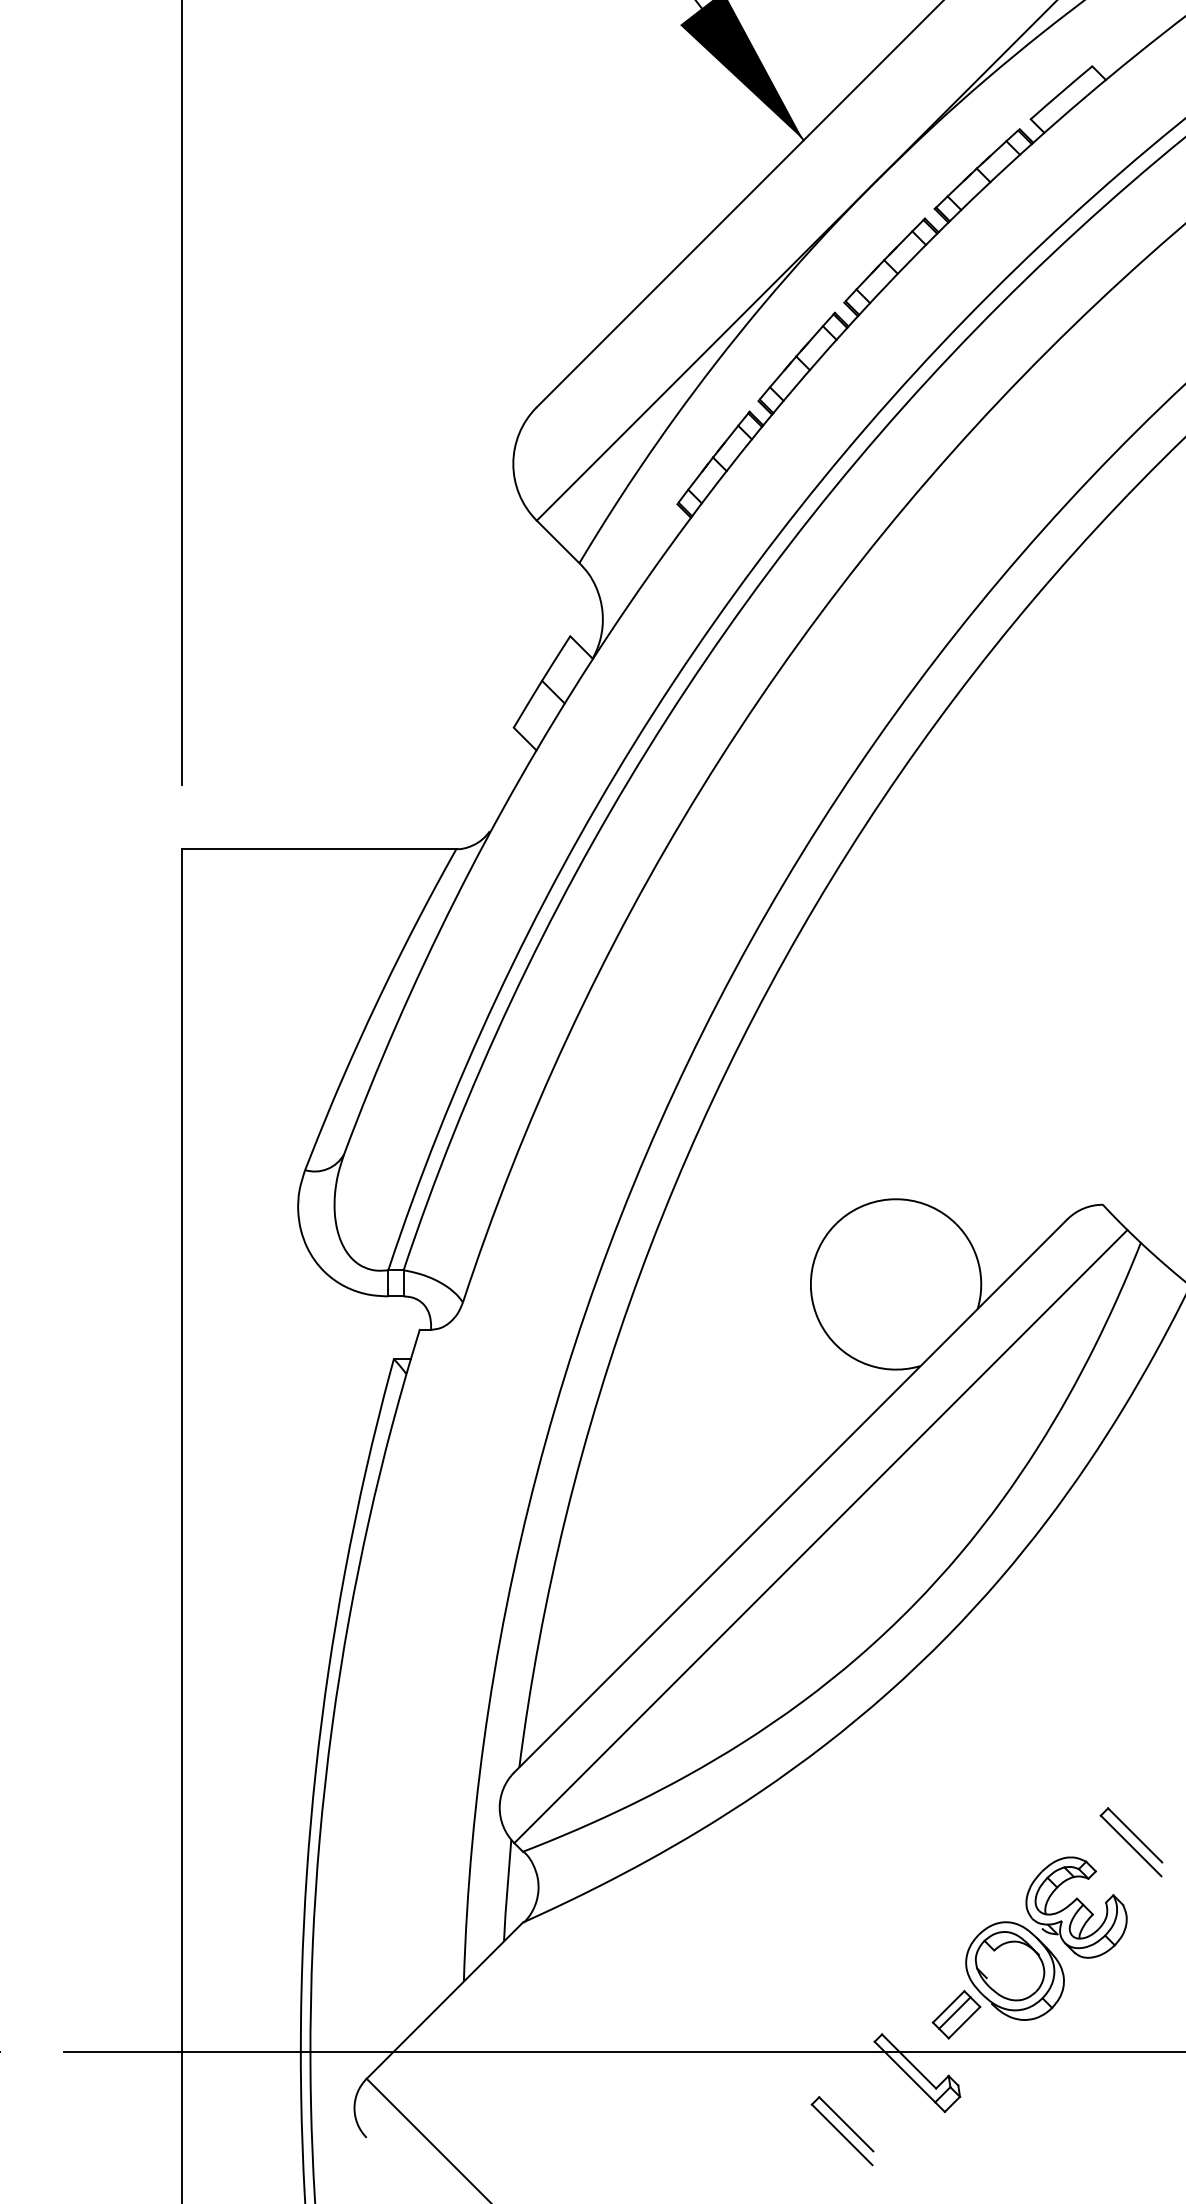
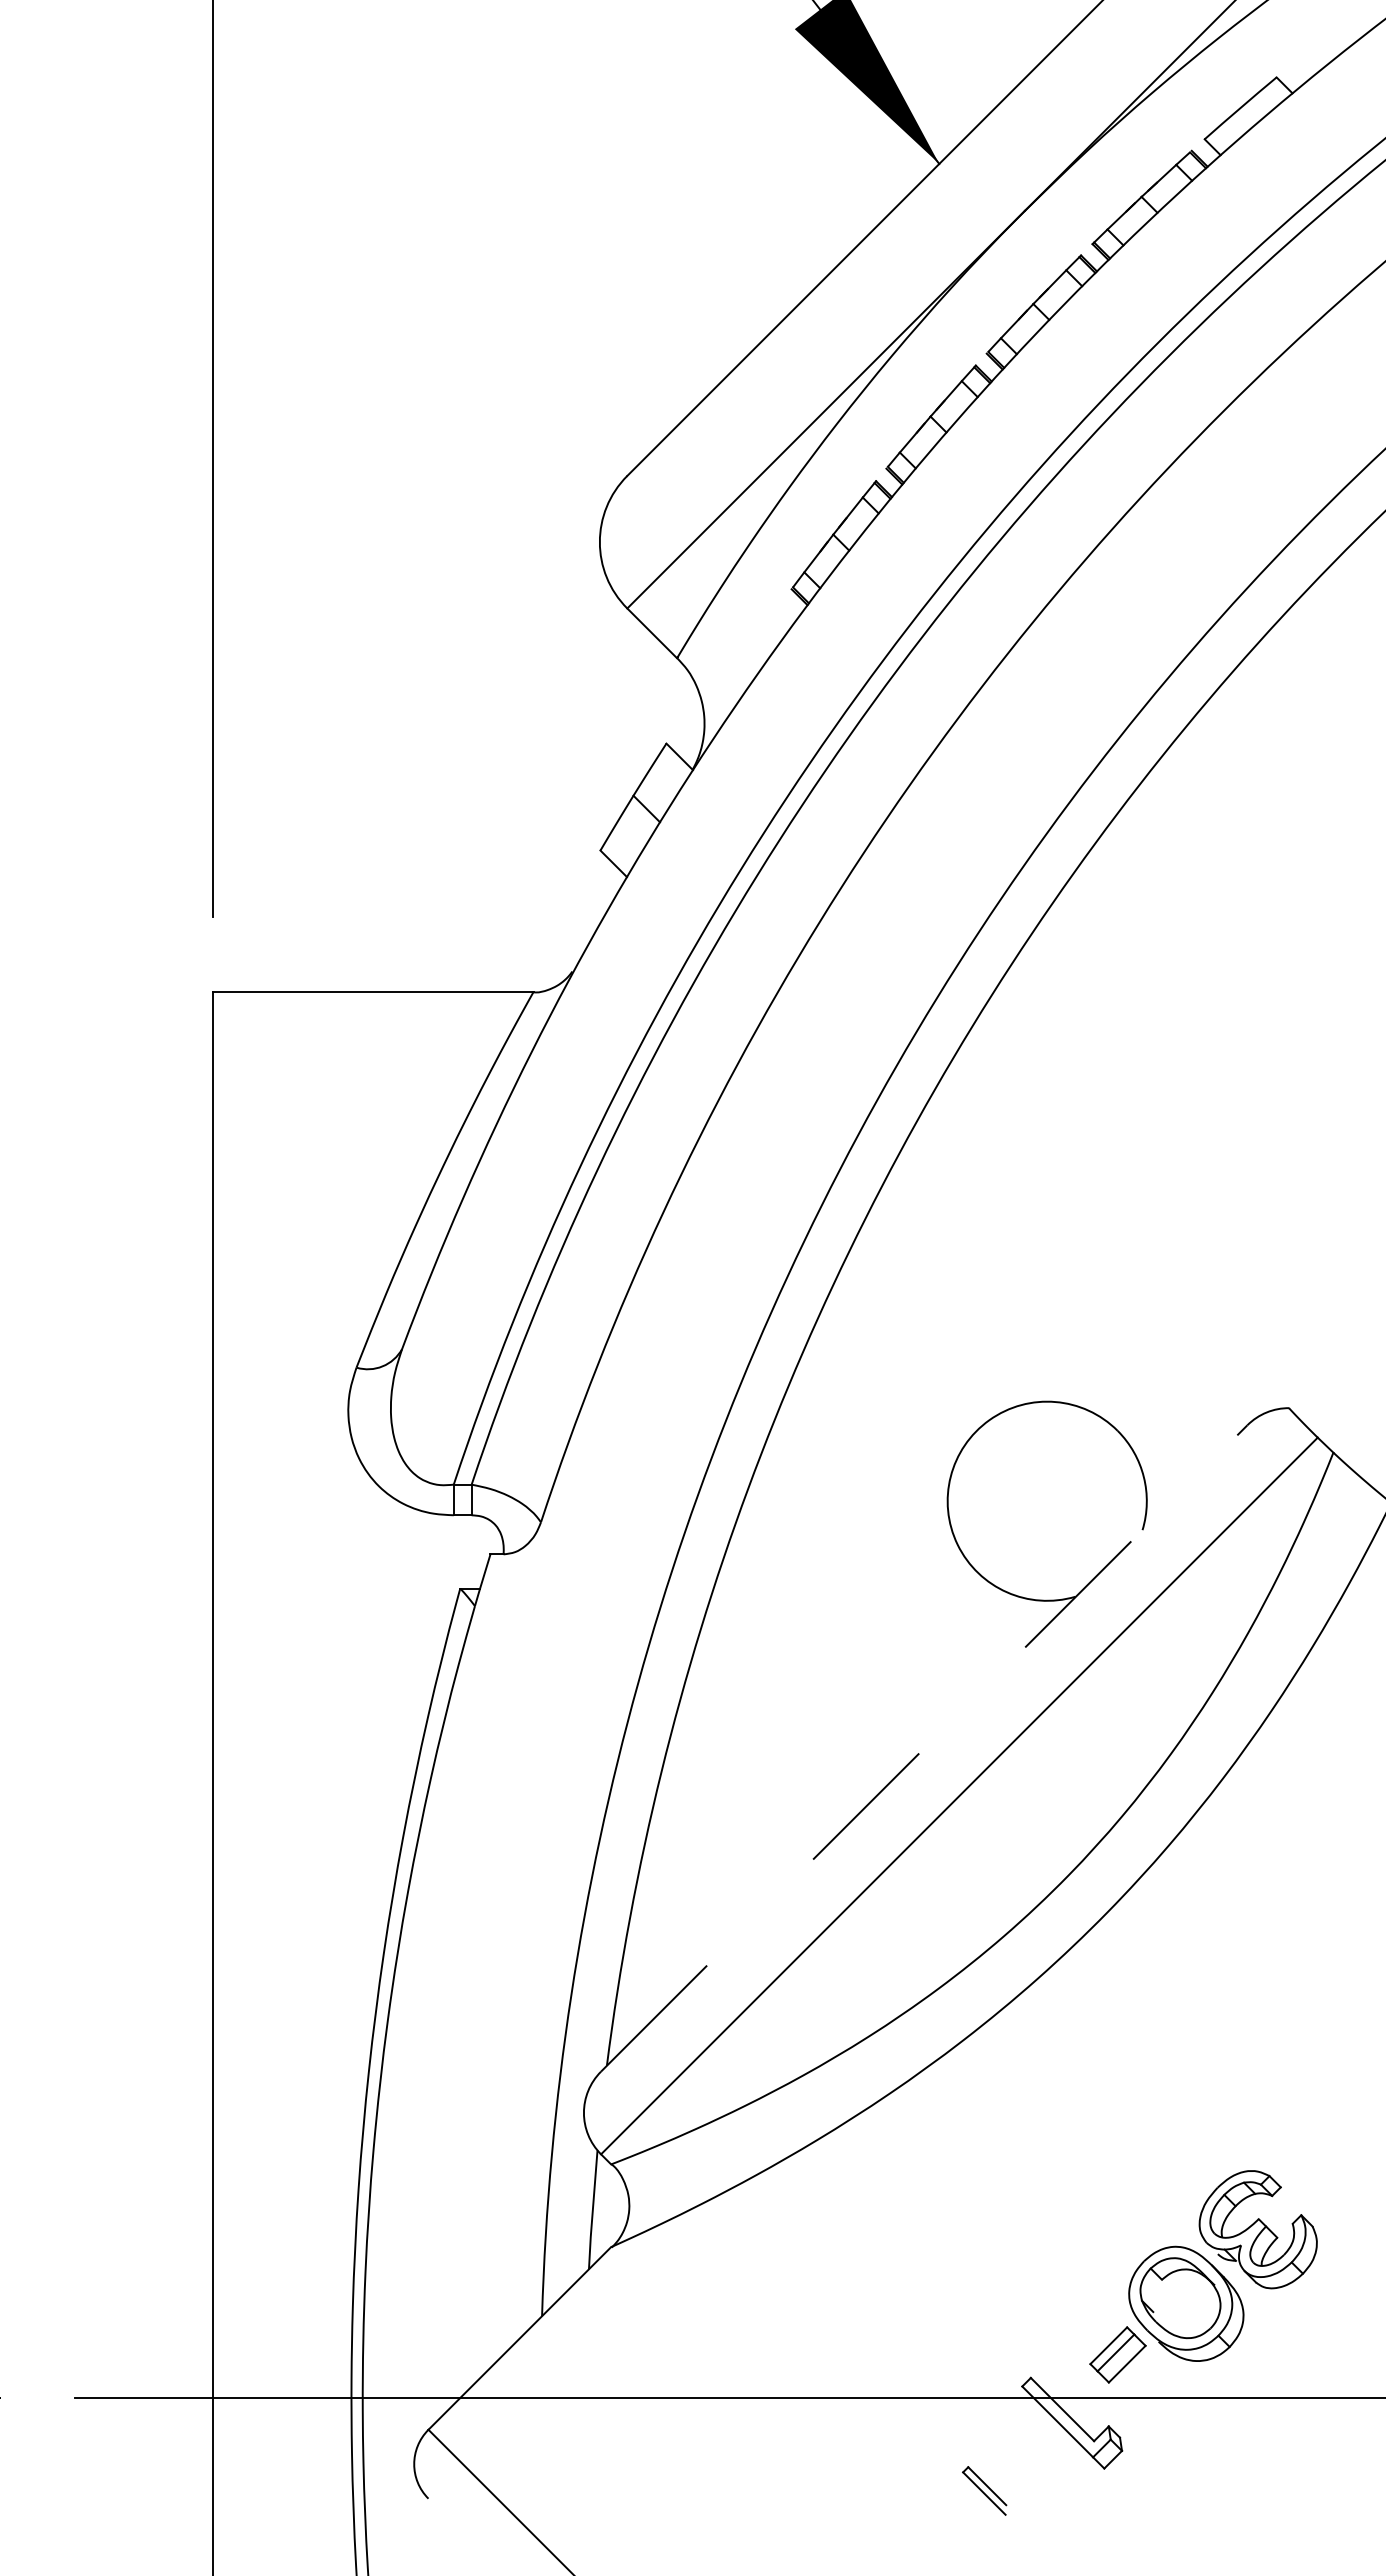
line: (791, 1495) -> (924, 1748), solid -> dashed
part: (1131, 1842) -> (1322, 2153), removed
part: (842, 2130) -> (984, 2490), size x0.6

